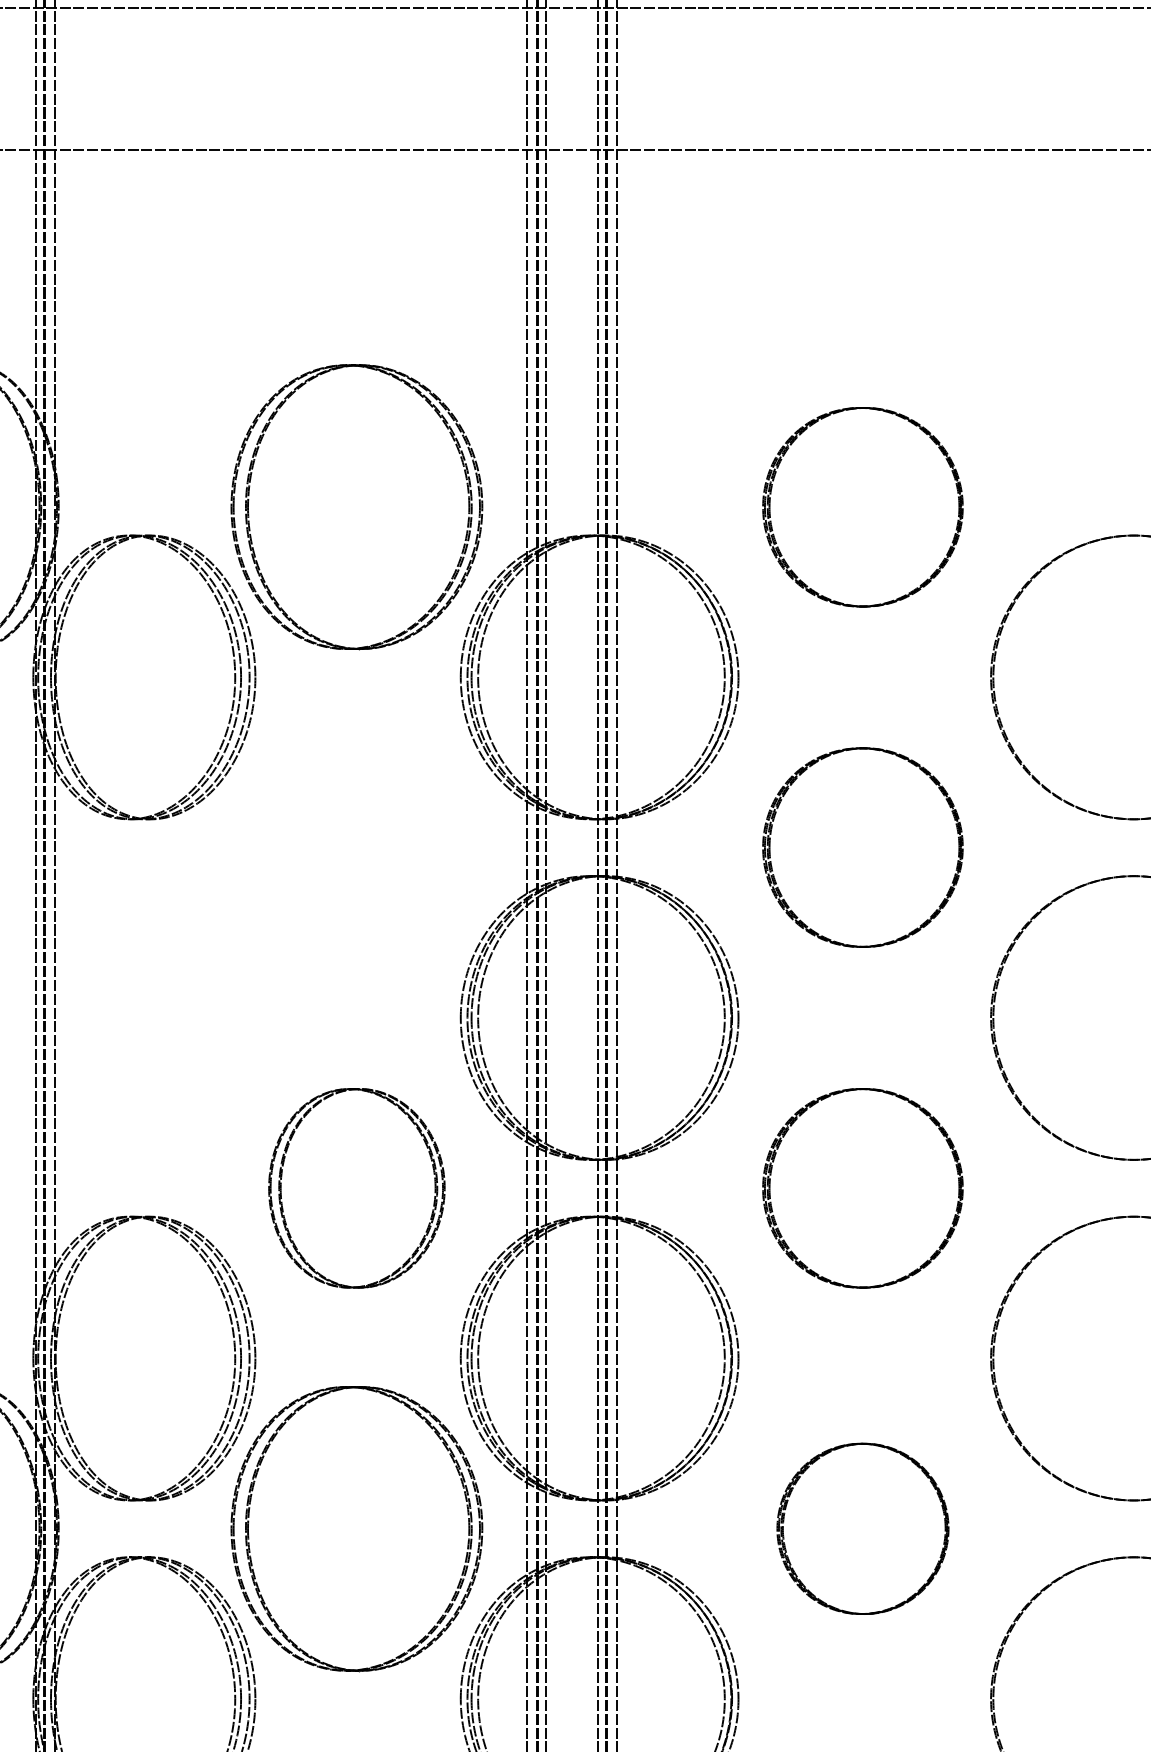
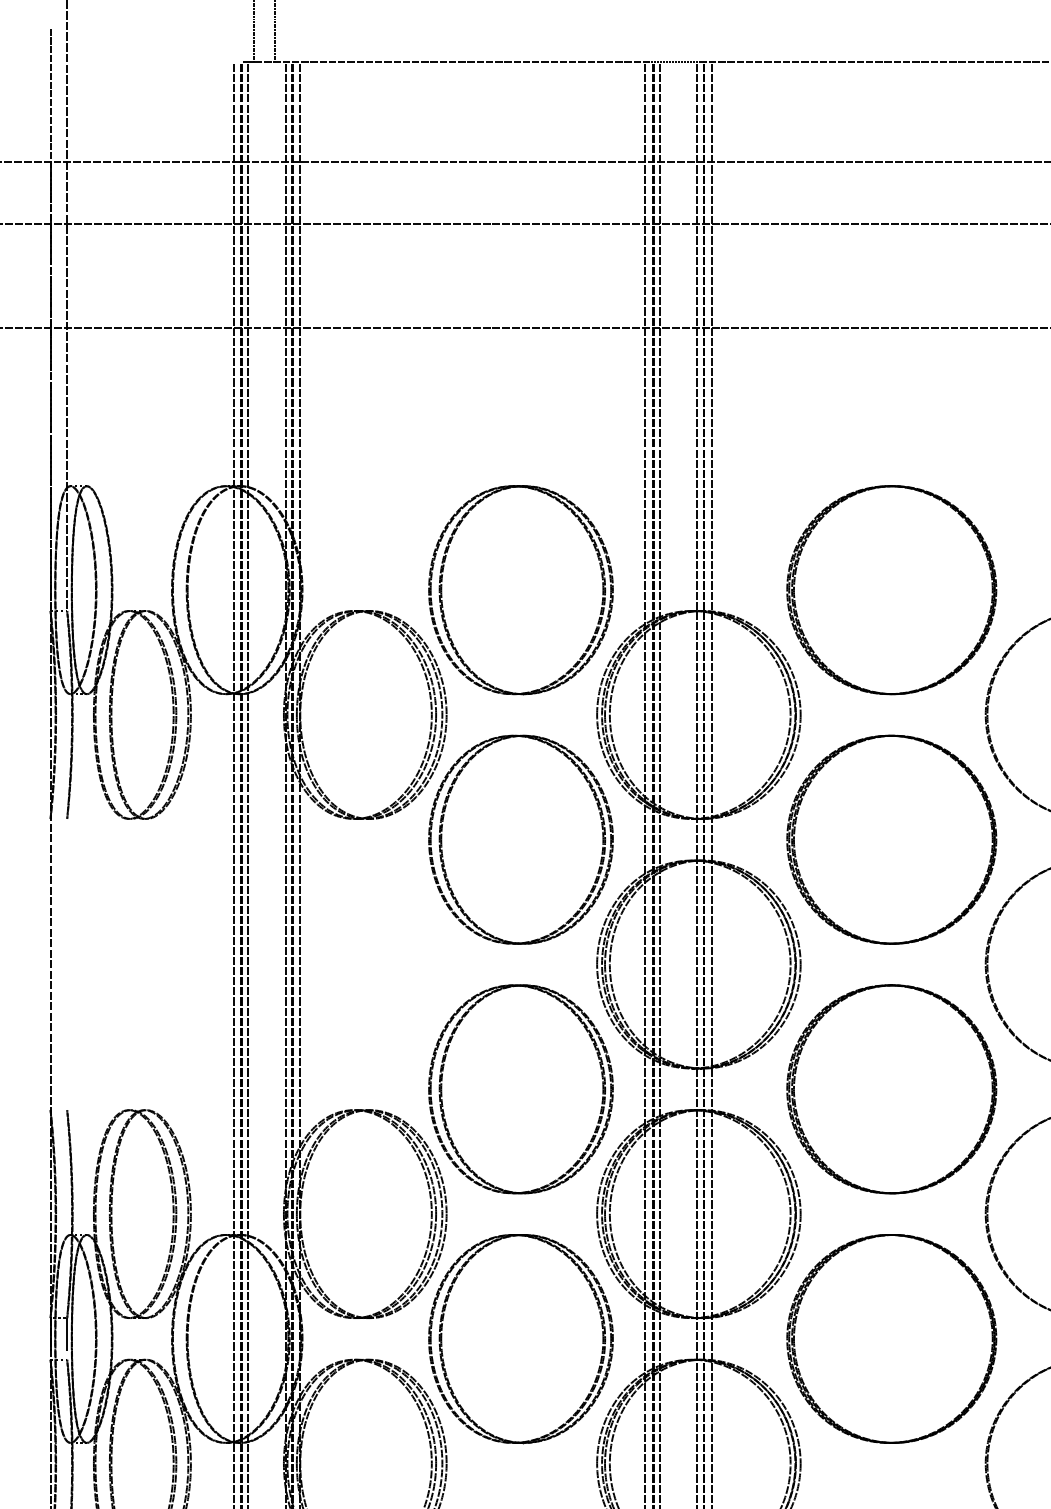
part: (862, 507) -> (891, 590), size x1.43
part: (249, 847) -> (442, 839), added
part: (862, 847) -> (891, 839), size x1.43
part: (356, 1188) -> (520, 1089), size x1.43
part: (862, 1188) -> (891, 1089), size x1.43
part: (862, 1528) -> (891, 1338), size x1.67

